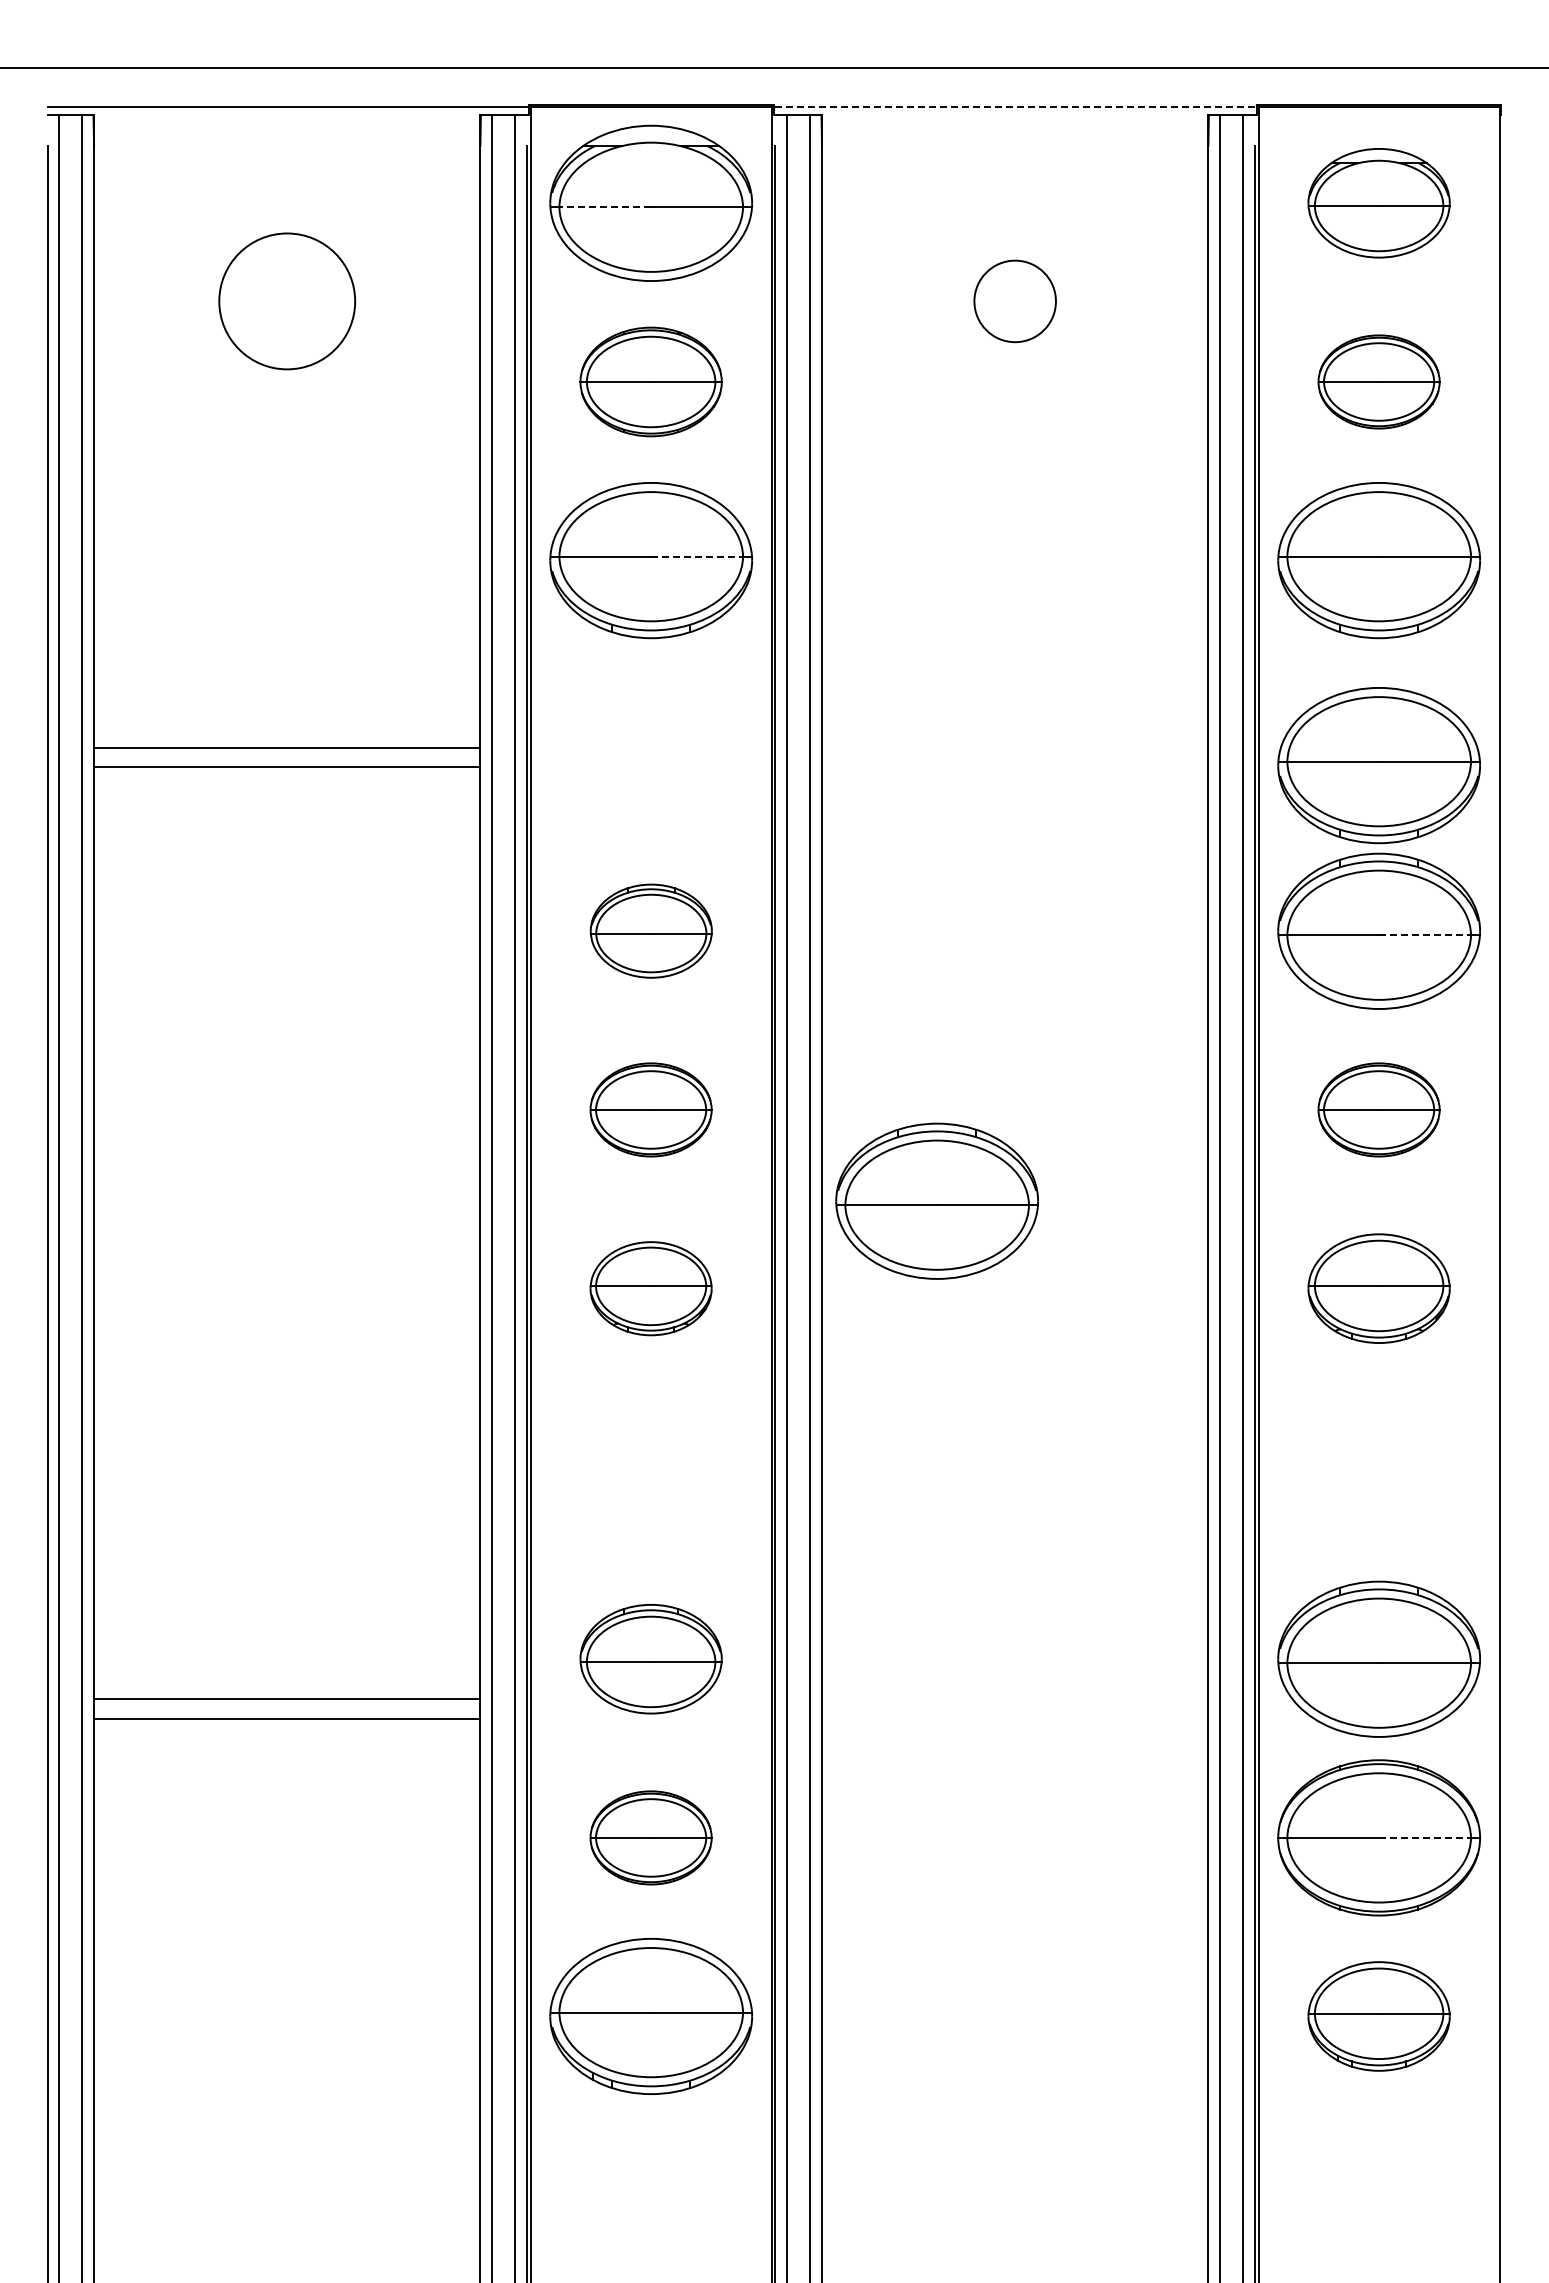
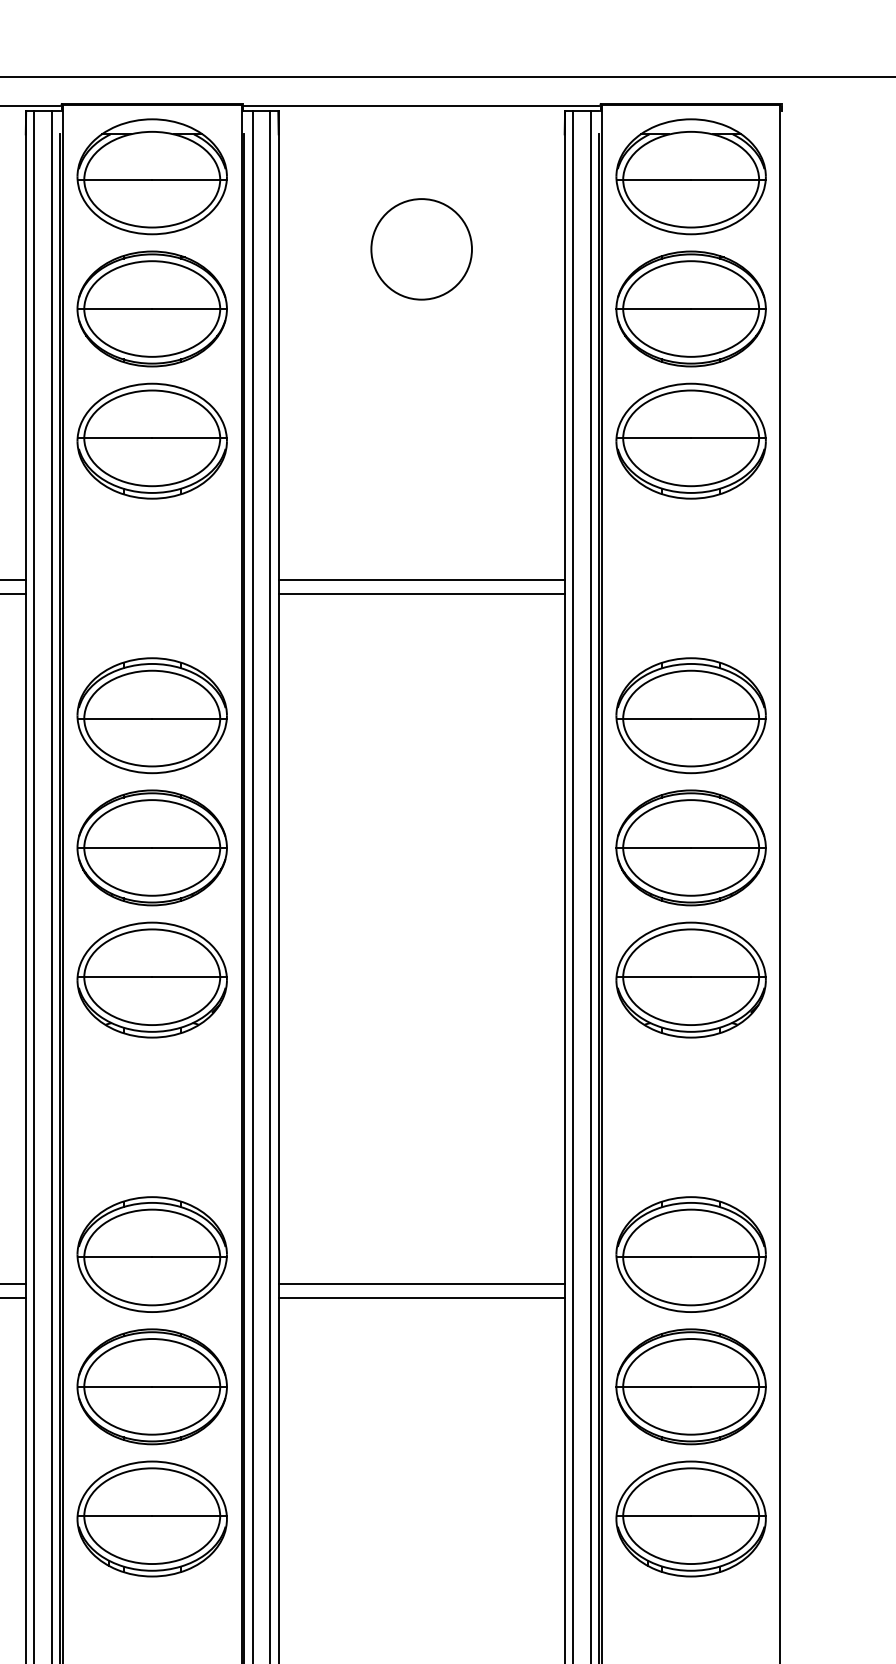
line: (1015, 107) -> (421, 105), dashed -> solid
part: (1378, 202) -> (690, 176), size x1.43
line: (605, 207) -> (118, 179), dashed -> solid
circle: (1015, 301) -> (421, 249), size x1.67
part: (650, 381) -> (151, 308), size x1.43
part: (1378, 381) -> (690, 308), size x1.67
line: (697, 556) -> (186, 438), dashed -> solid
line: (1015, 747) -> (421, 579), added
part: (1378, 765) -> (690, 592), removed
line: (1015, 767) -> (421, 594), added
part: (651, 930) -> (152, 715), size x1.67
line: (1425, 935) -> (725, 718), dashed -> solid
part: (650, 1109) -> (151, 847), size x1.67
part: (1378, 1109) -> (690, 847), size x1.67
part: (936, 1200) -> (363, 914), removed
part: (650, 1288) -> (151, 980), size x1.67
part: (1378, 1288) -> (690, 980), size x1.43
part: (650, 1658) -> (151, 1254), size x1.43
line: (1015, 1699) -> (421, 1284), added
line: (1015, 1718) -> (421, 1298), added
part: (650, 1837) -> (151, 1386), size x1.67
line: (1425, 1837) -> (725, 1386), dashed -> solid
part: (1378, 2016) -> (690, 1519), size x1.43

